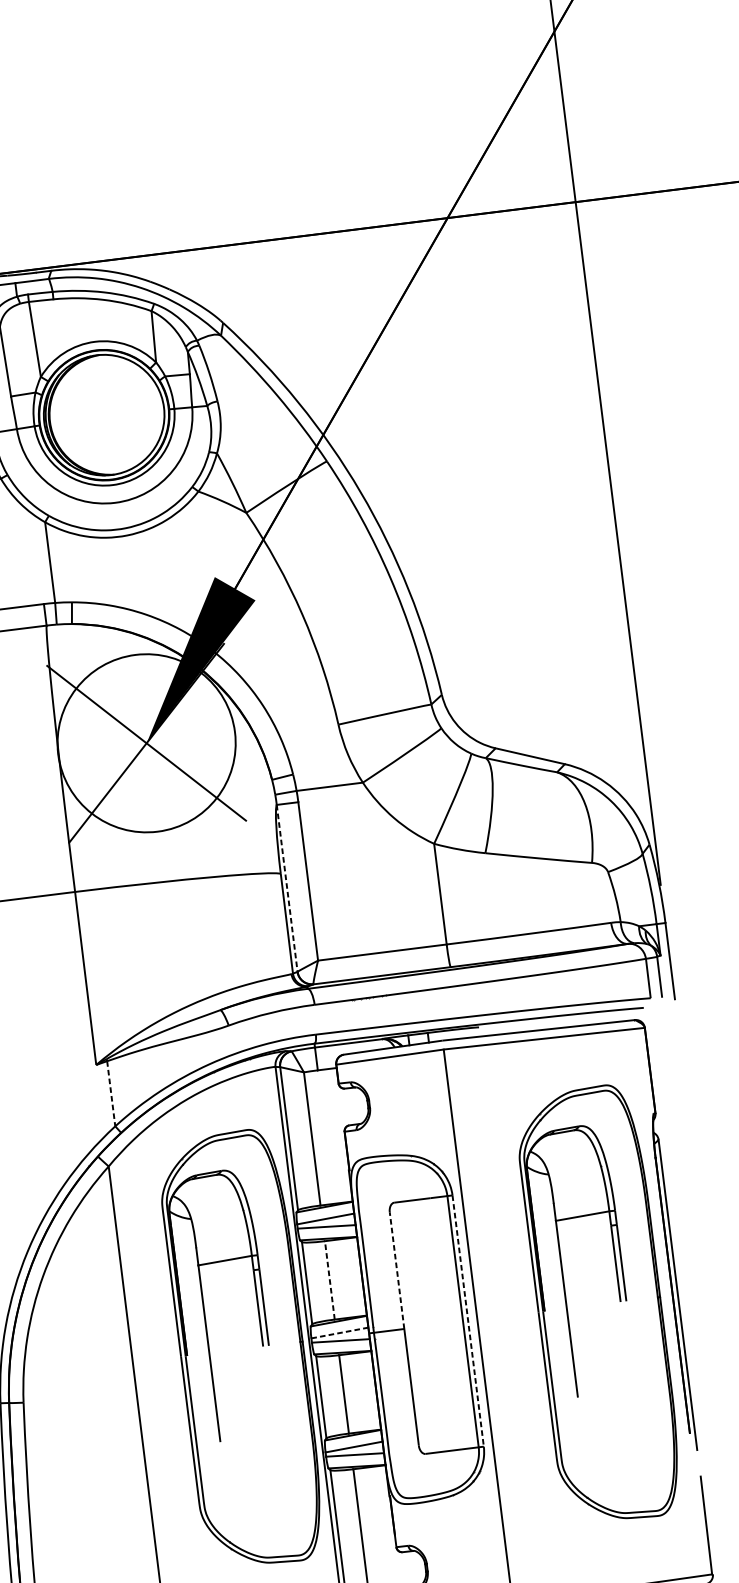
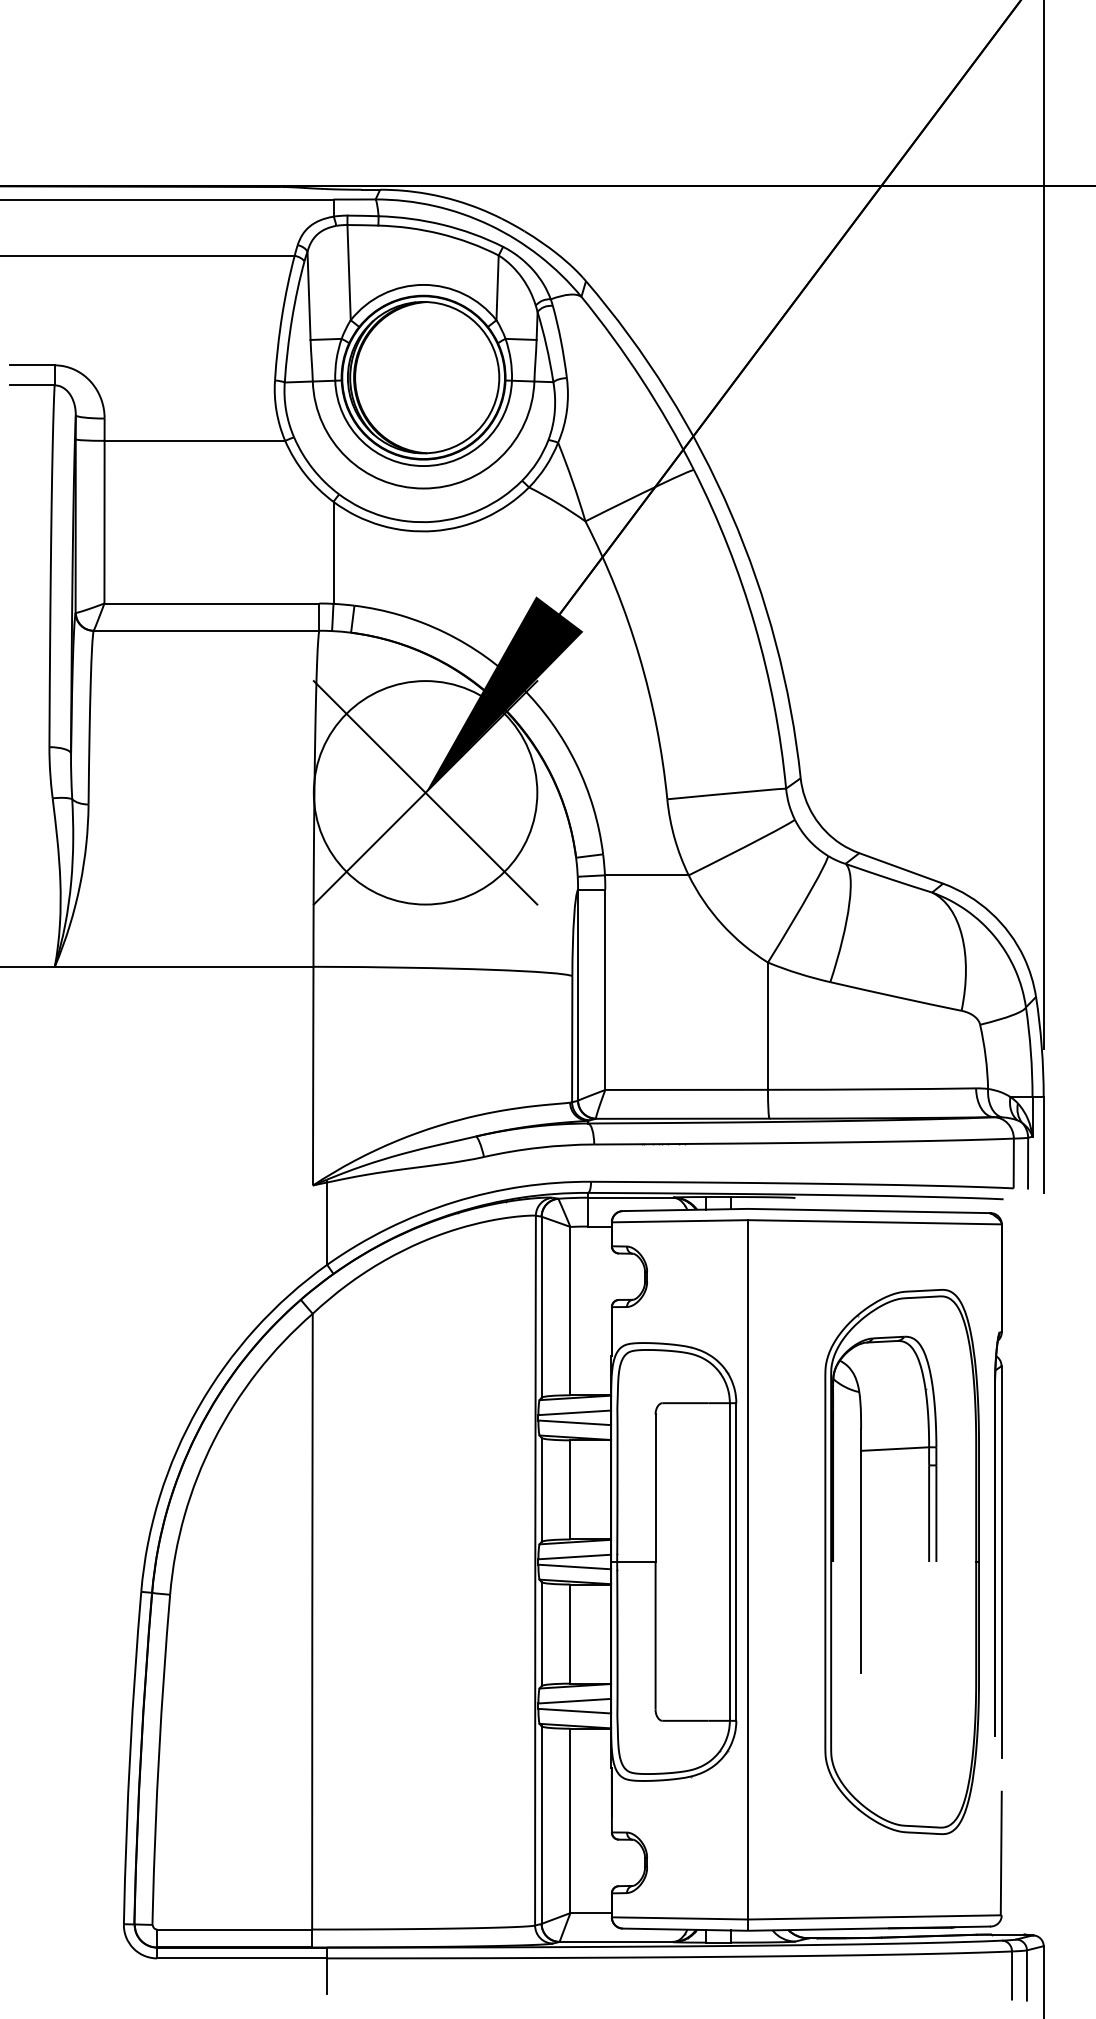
line: (287, 888) -> (578, 995), dashed -> solid
line: (111, 1094) -> (327, 1224), dashed -> solid
line: (397, 1270) -> (655, 1488), dashed -> solid
line: (329, 1280) -> (570, 1489), dashed -> solid
line: (468, 1321) -> (736, 1562), dashed -> solid
line: (340, 1332) -> (575, 1556), dashed -> solid
part: (241, 1348) -> (449, 1561), removed

